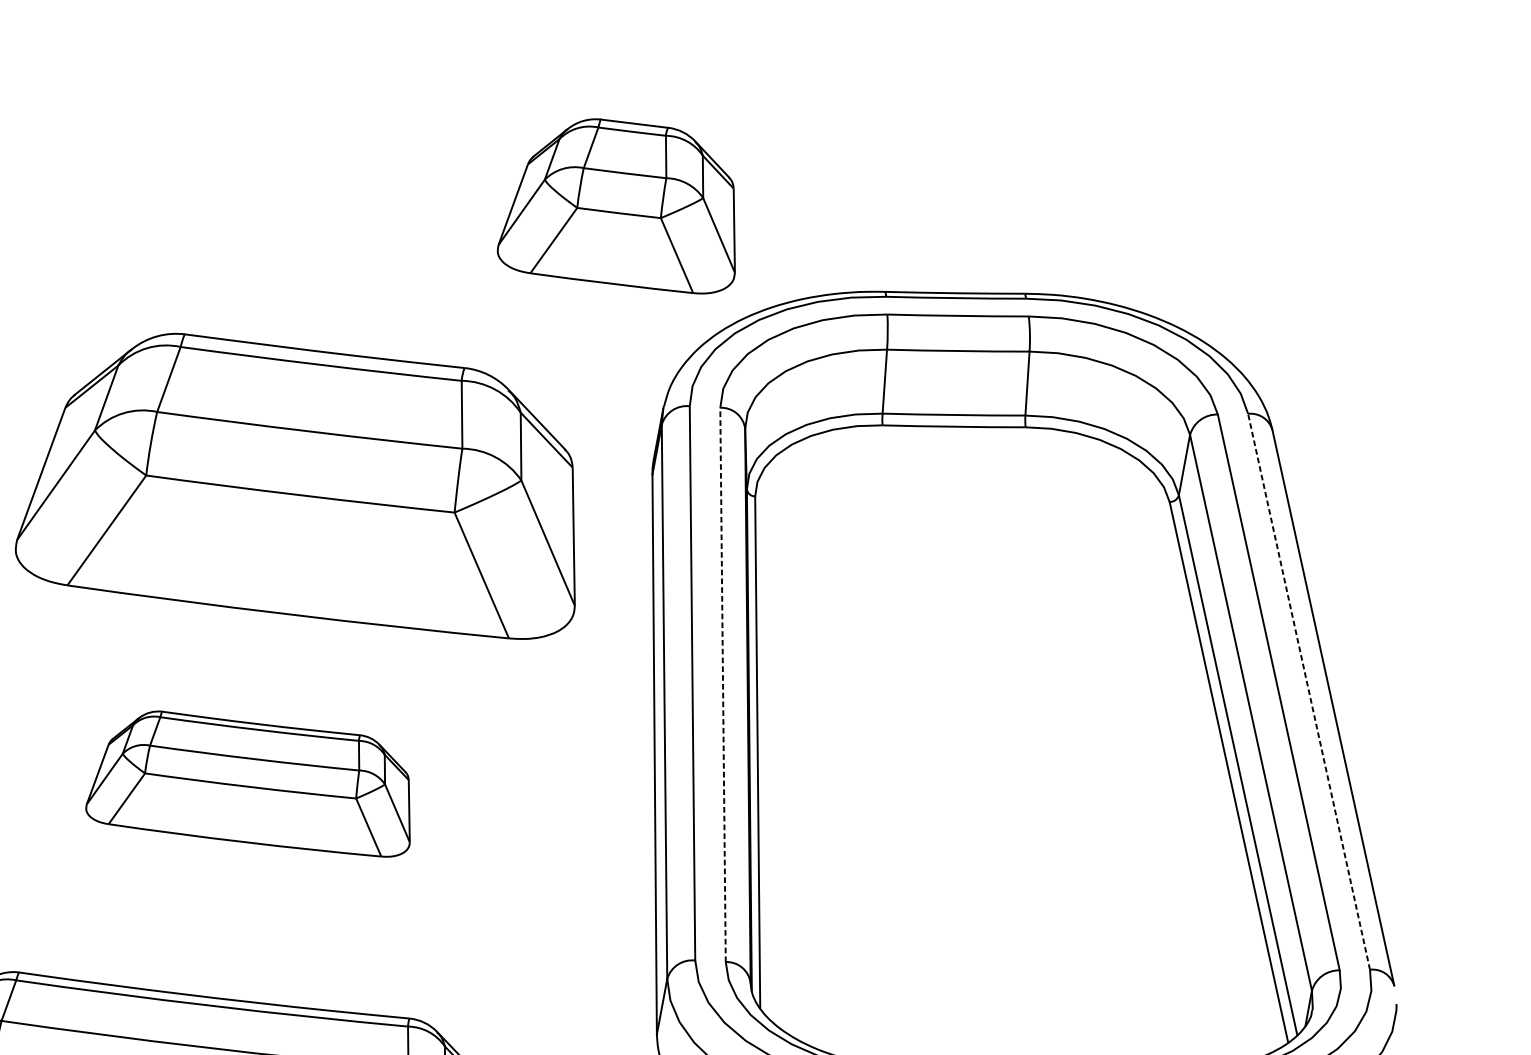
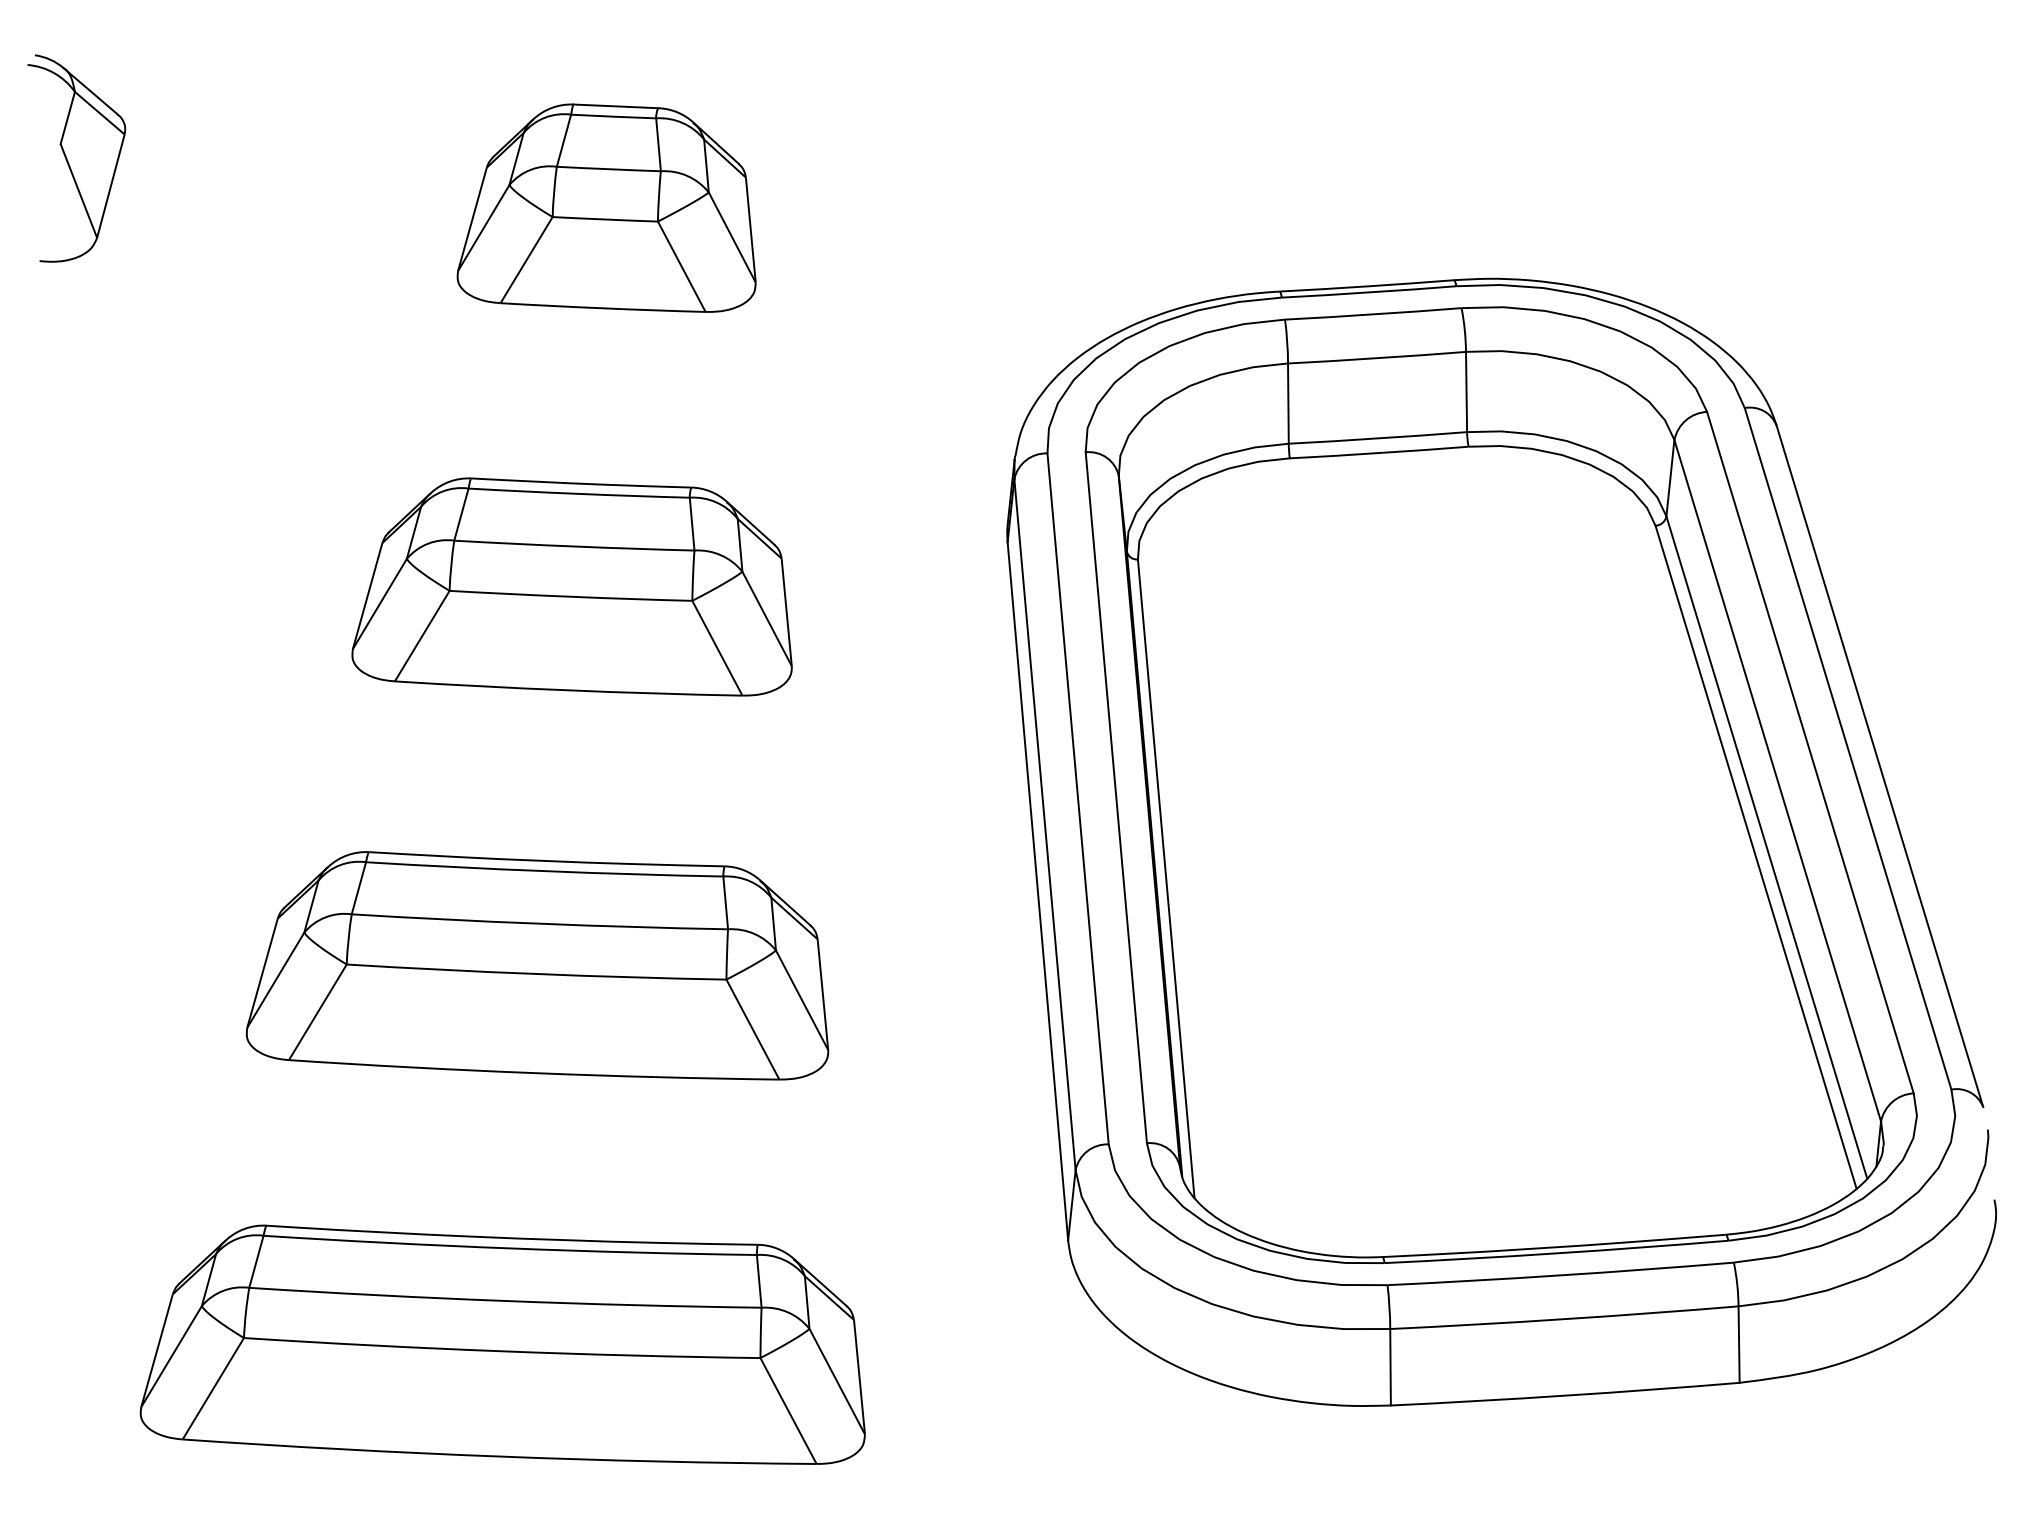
part: (620, 203) -> (606, 207), moved
part: (302, 482) -> (571, 586), size x0.62
line: (723, 684) -> (1116, 797), dashed -> solid
line: (1308, 691) -> (1847, 748), dashed -> solid
part: (251, 782) -> (537, 965), size x1.43

